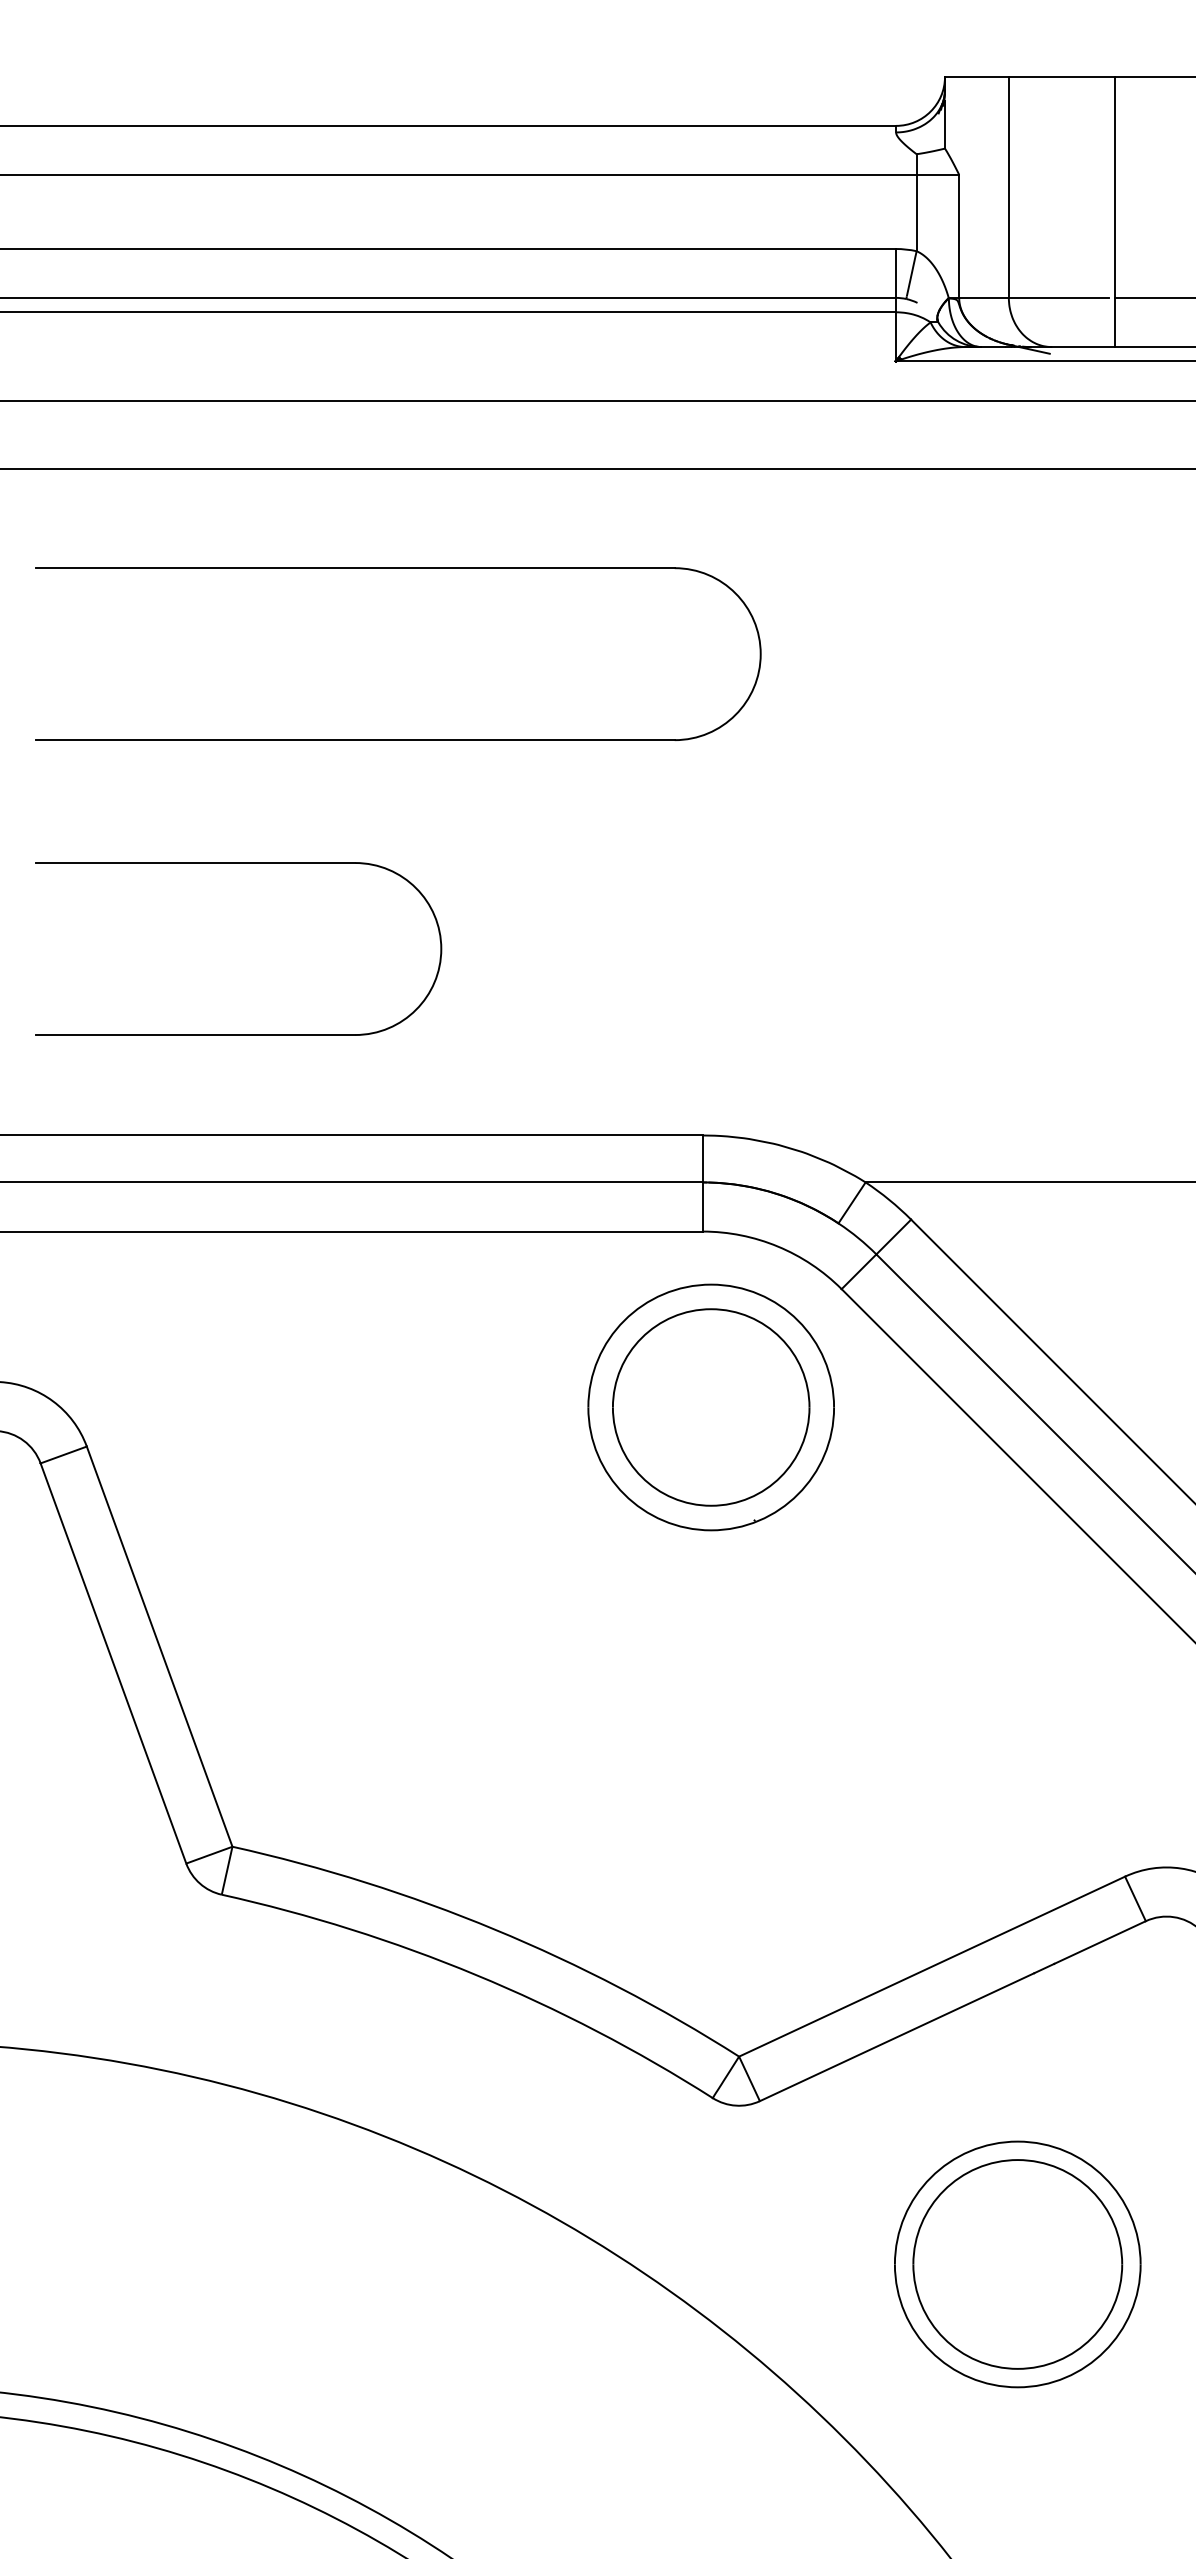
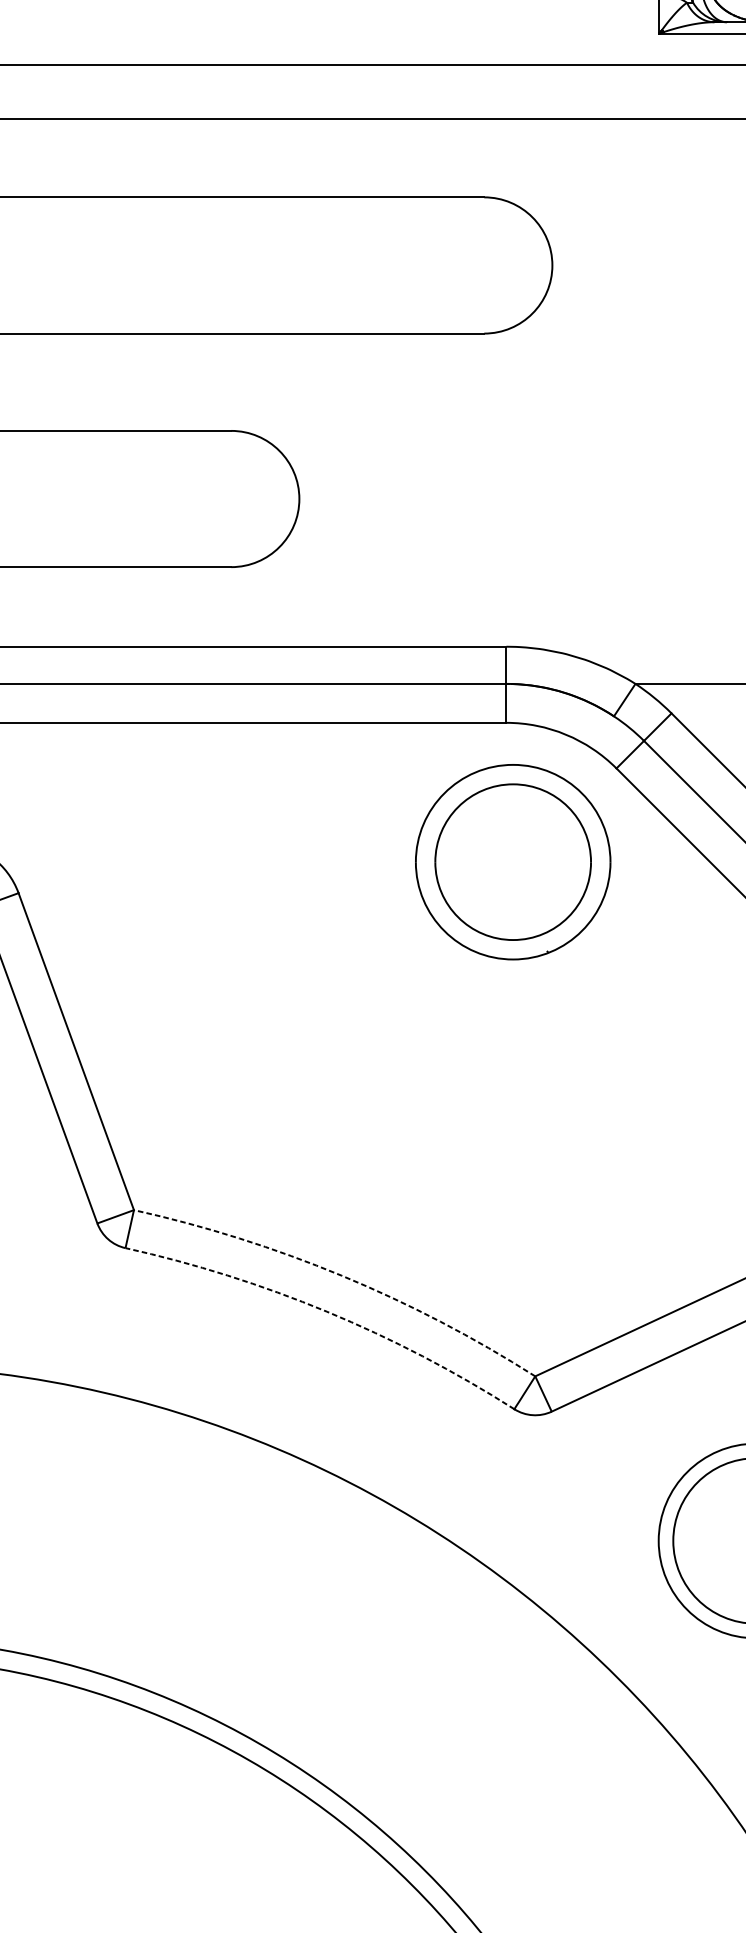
arc: (494, 1929) -> (341, 1275), solid -> dashed
arc: (476, 1975) -> (327, 1312), solid -> dashed

